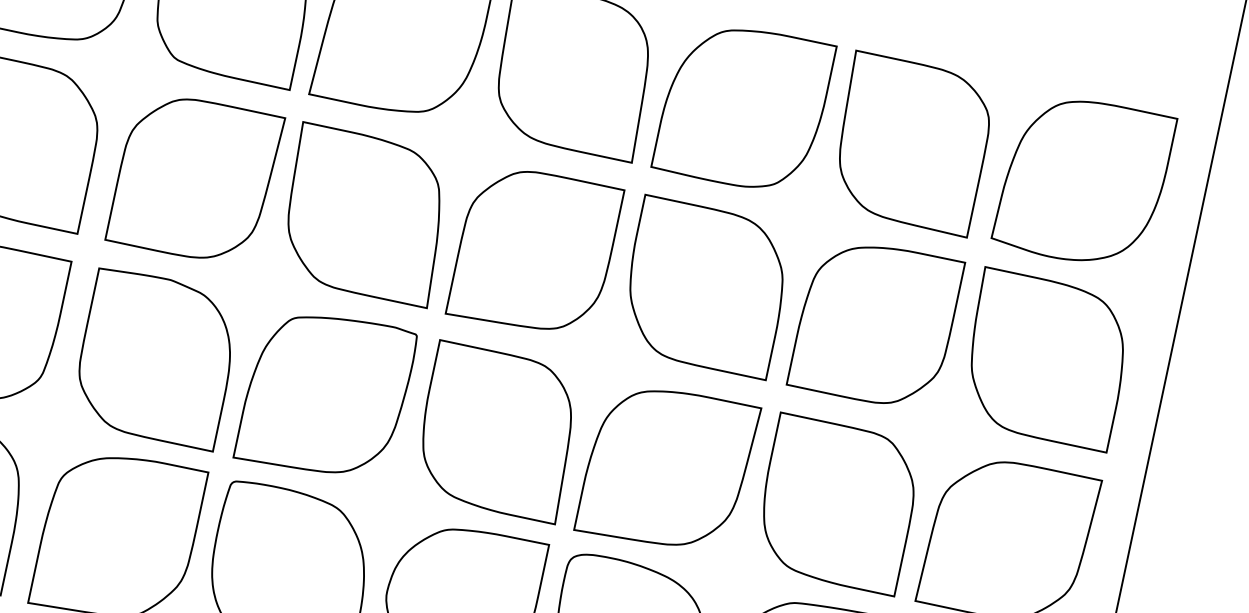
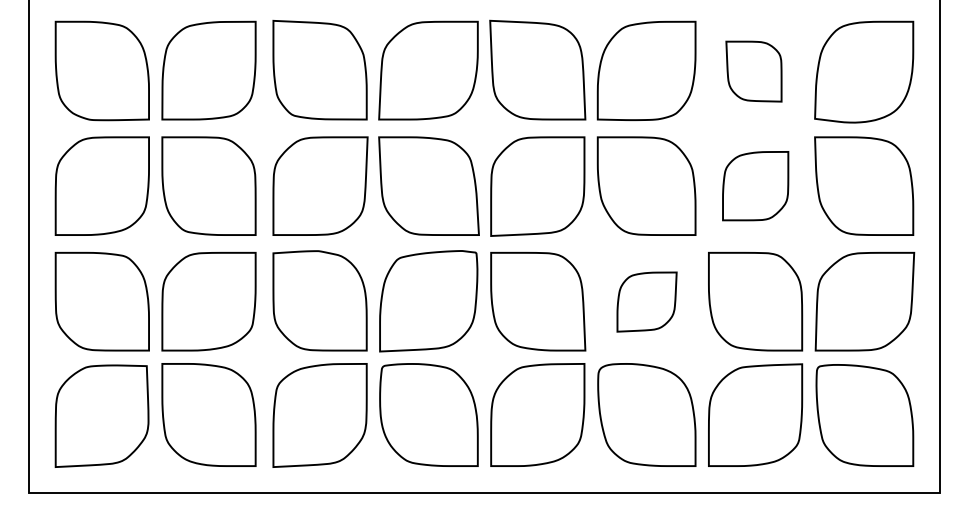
part: (910, 143) -> (753, 71), size x0.6
part: (876, 322) -> (755, 185), size x0.7
part: (666, 467) -> (646, 301), size x0.6

